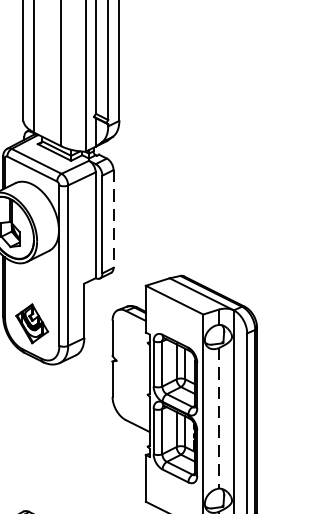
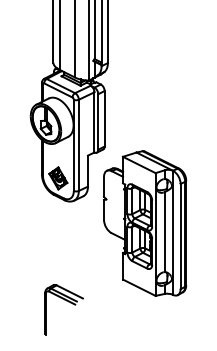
line: (113, 218) -> (104, 118), dashed -> solid
line: (218, 418) -> (164, 232), dashed -> solid

